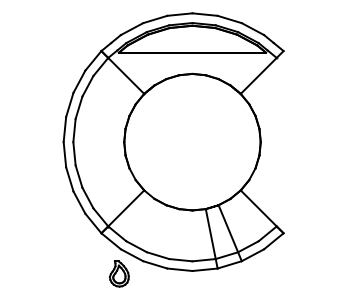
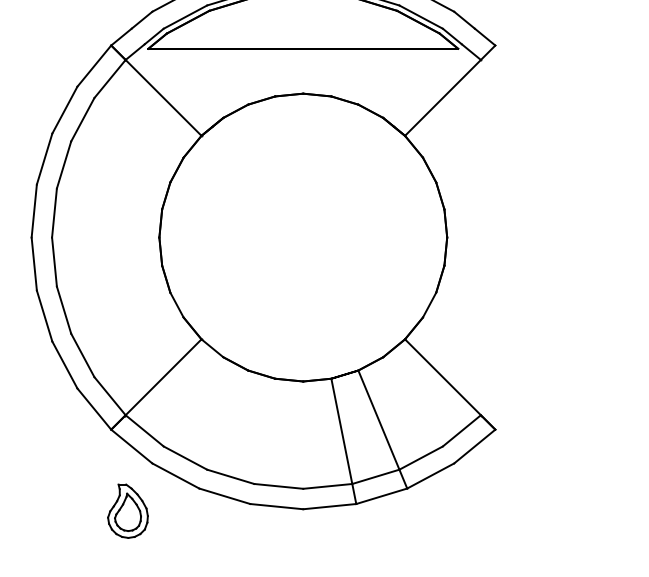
part: (118, 273) -> (126, 510), moved

